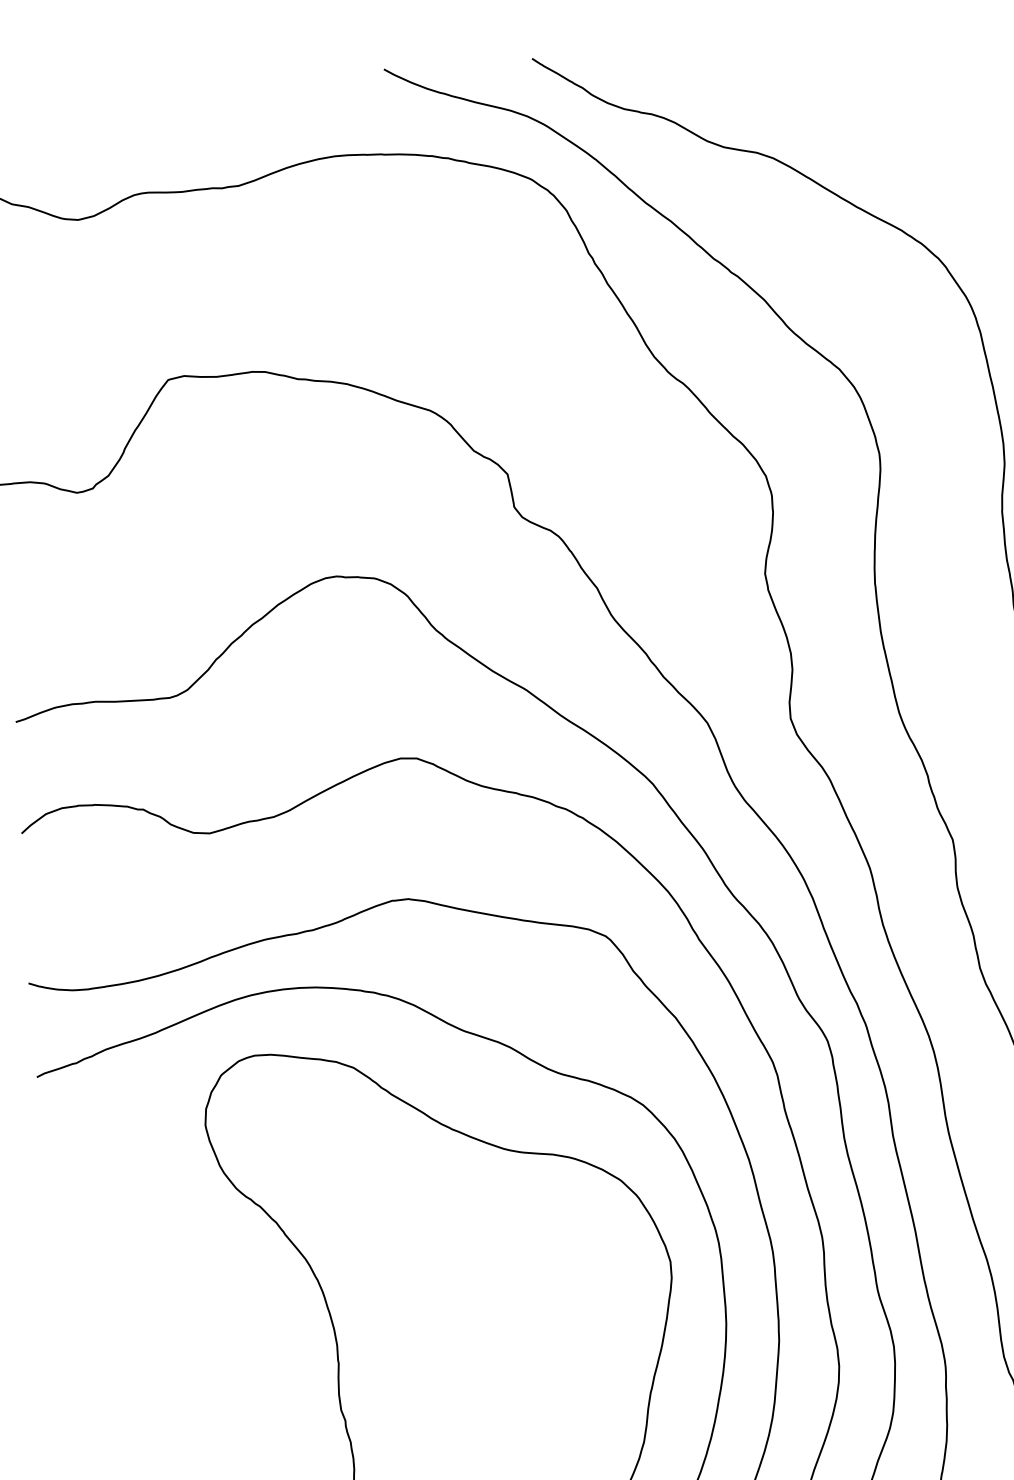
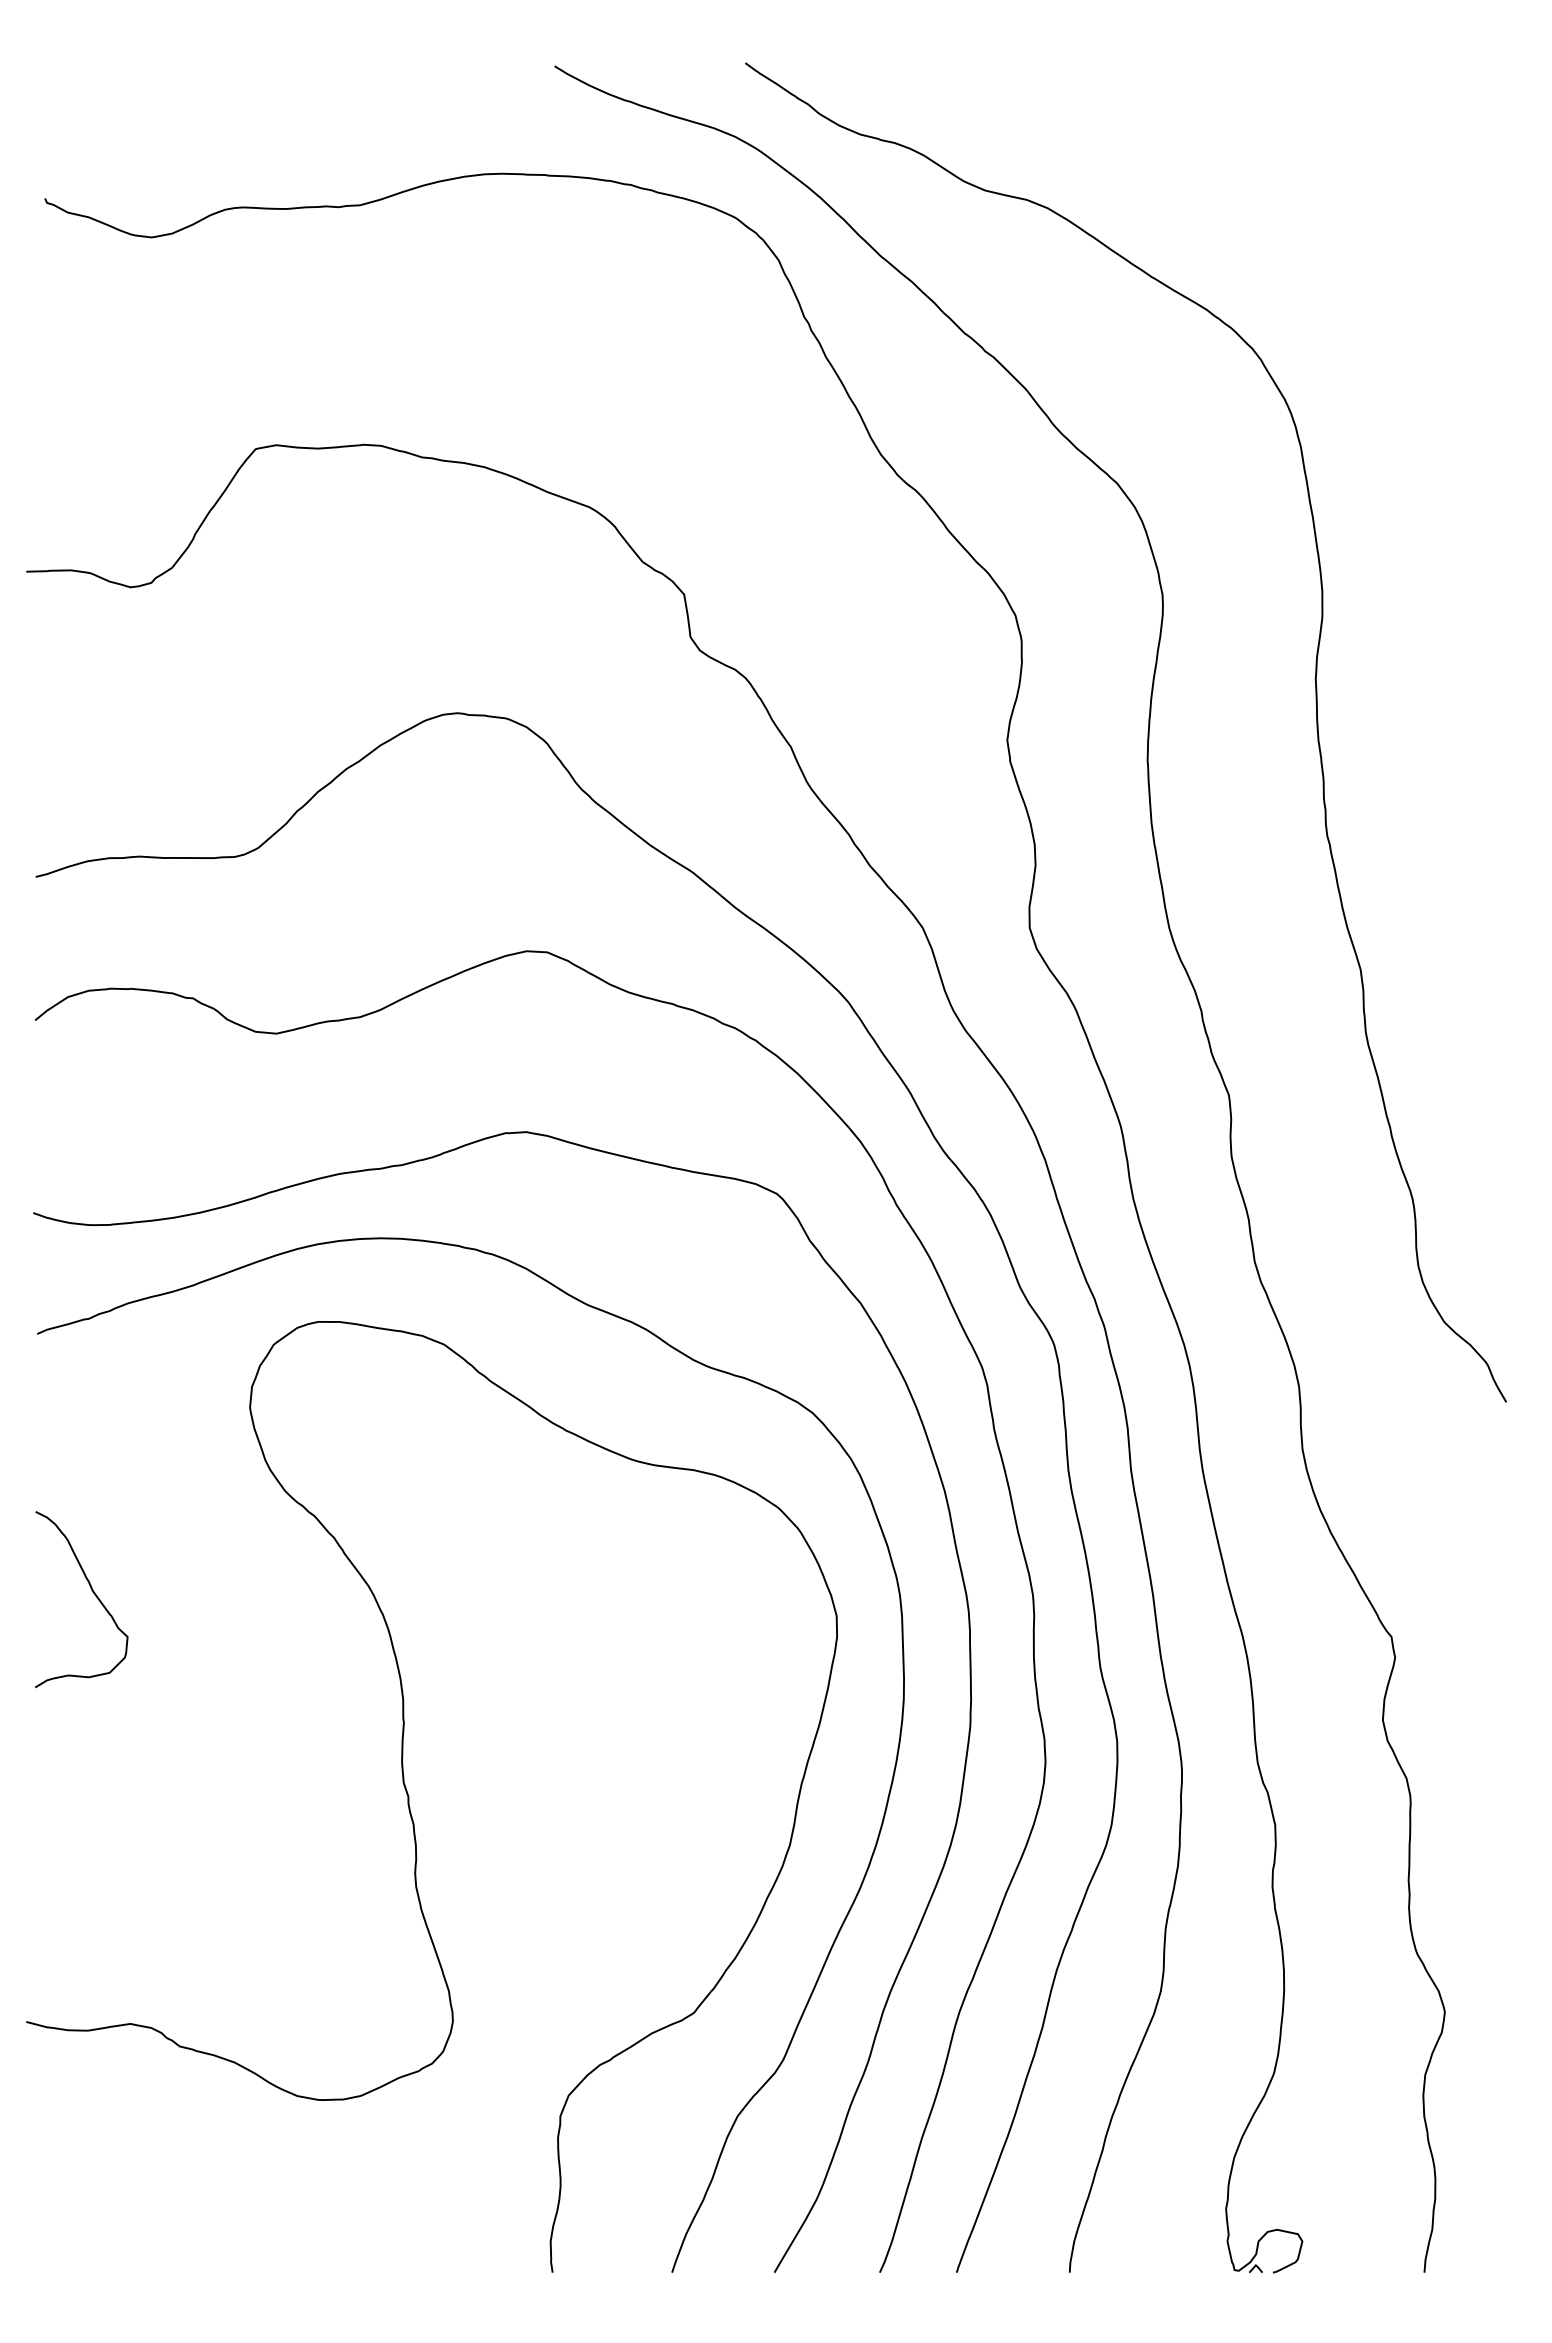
curve: (91, 1275) -> (92, 1592), added

